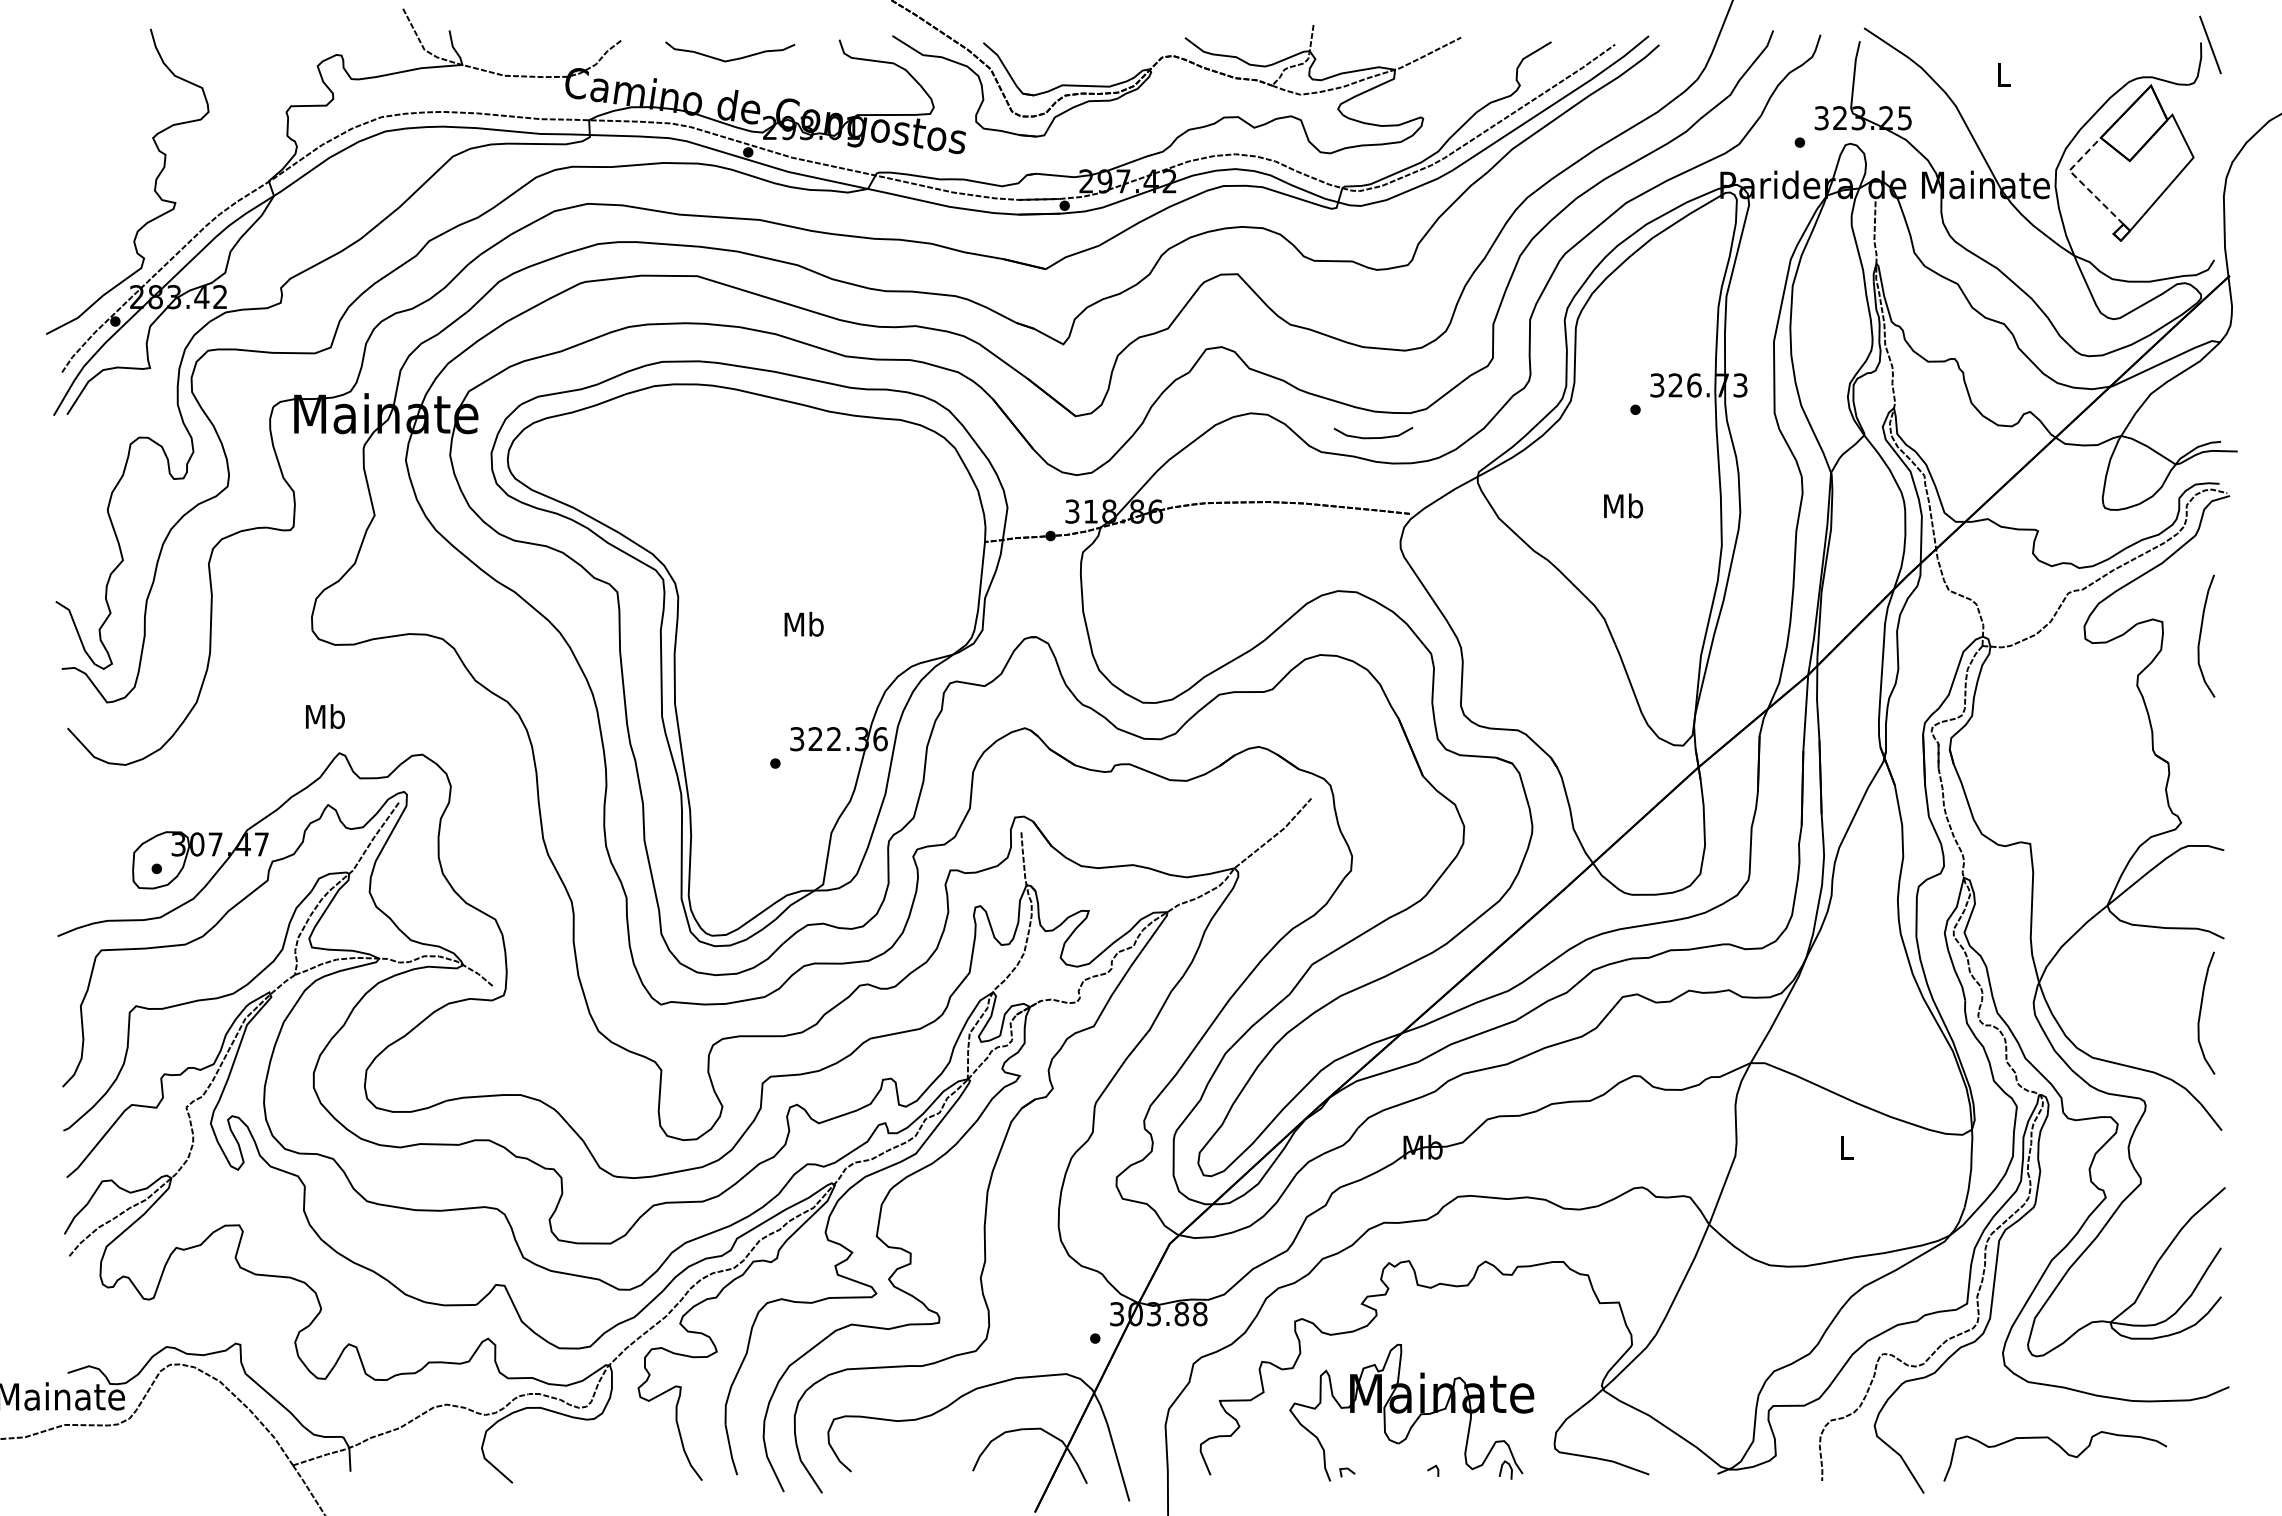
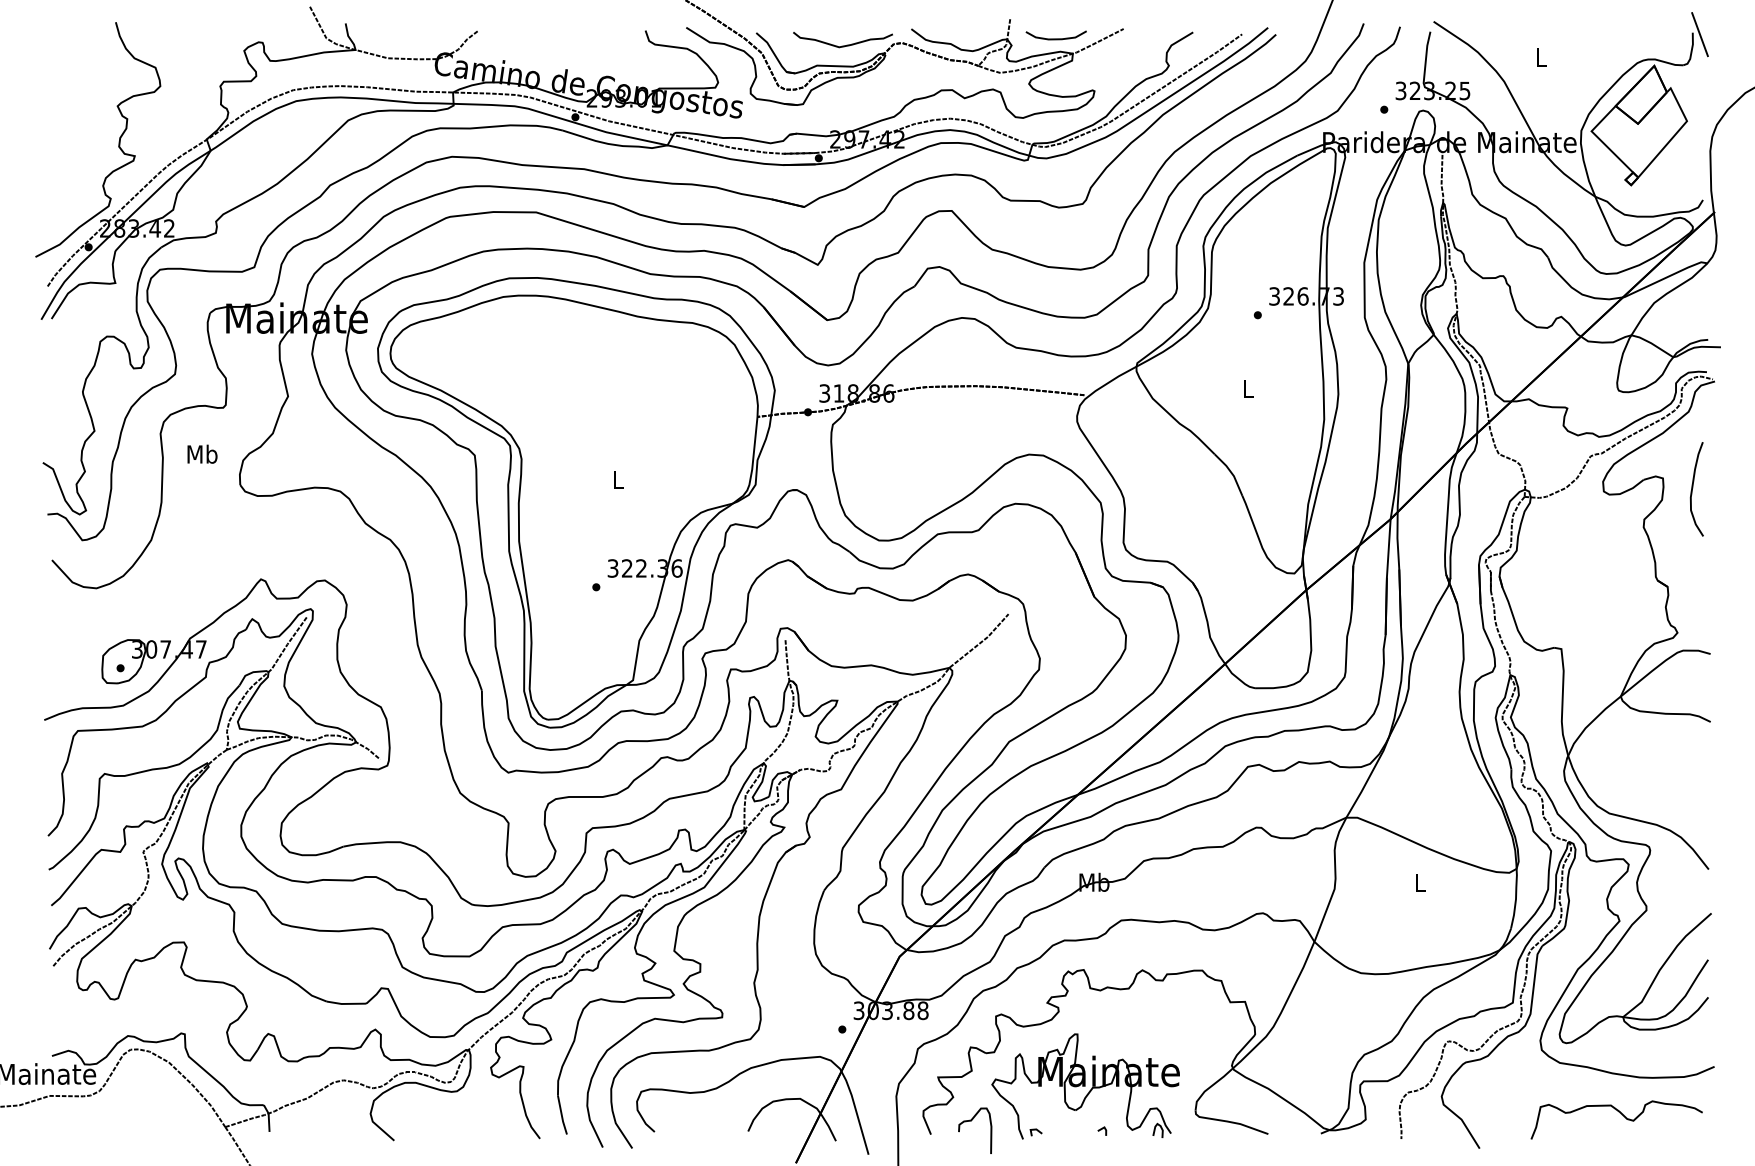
curve: (733, 58) -> (845, 45), moved
line: (2080, 181) -> (1600, 139), dashed -> solid
curve: (1373, 437) -> (1056, 38), moved
text: (1623, 505) -> (1248, 388), Mb -> L
text: (803, 623) -> (617, 479), Mb -> L
text: (325, 716) -> (202, 454), moved
curve: (2201, 1012) -> (1693, 778), removed
curve: (2061, 1449) -> (1621, 1114), moved
curve: (1263, 1457) -> (971, 1120), added

